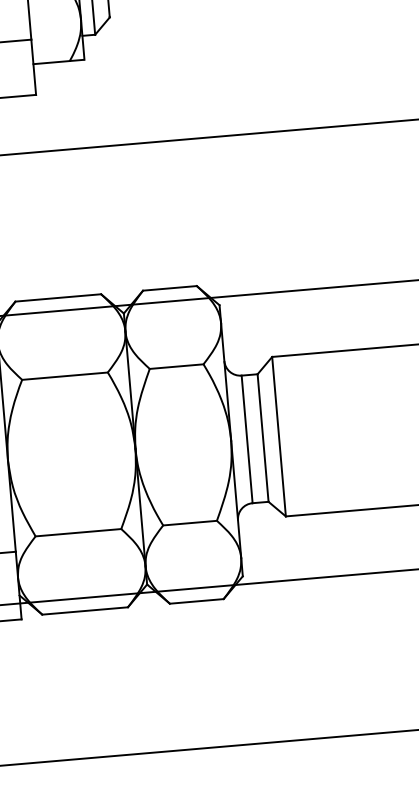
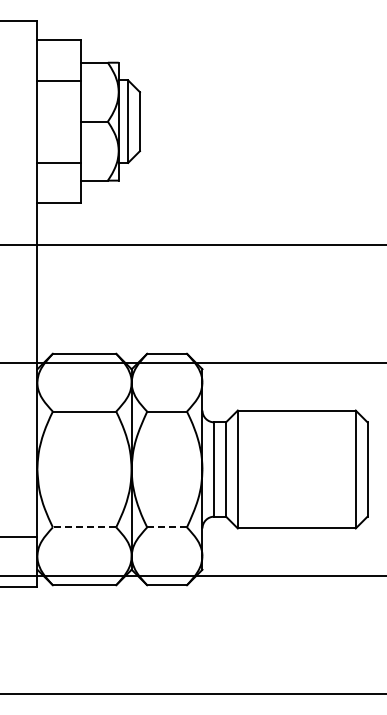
line: (190, 523) -> (167, 527), solid -> dashed
line: (78, 532) -> (84, 527), solid -> dashed

